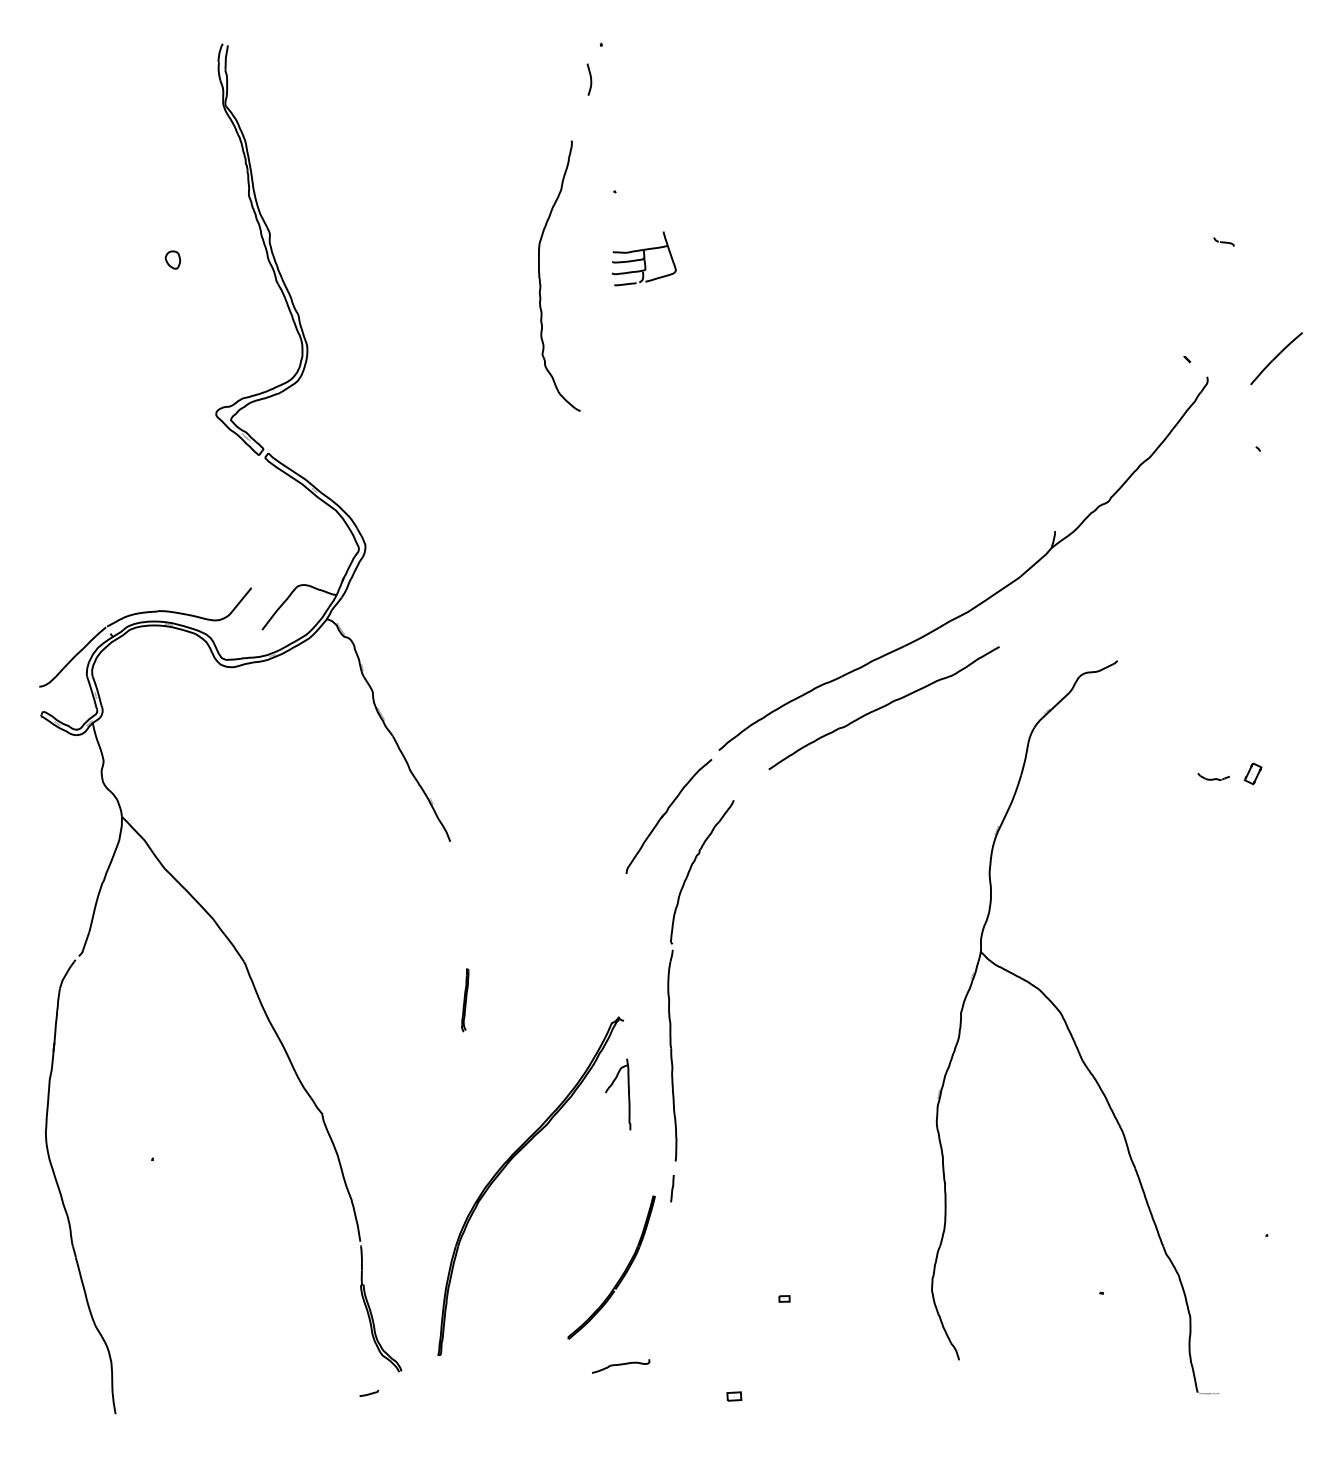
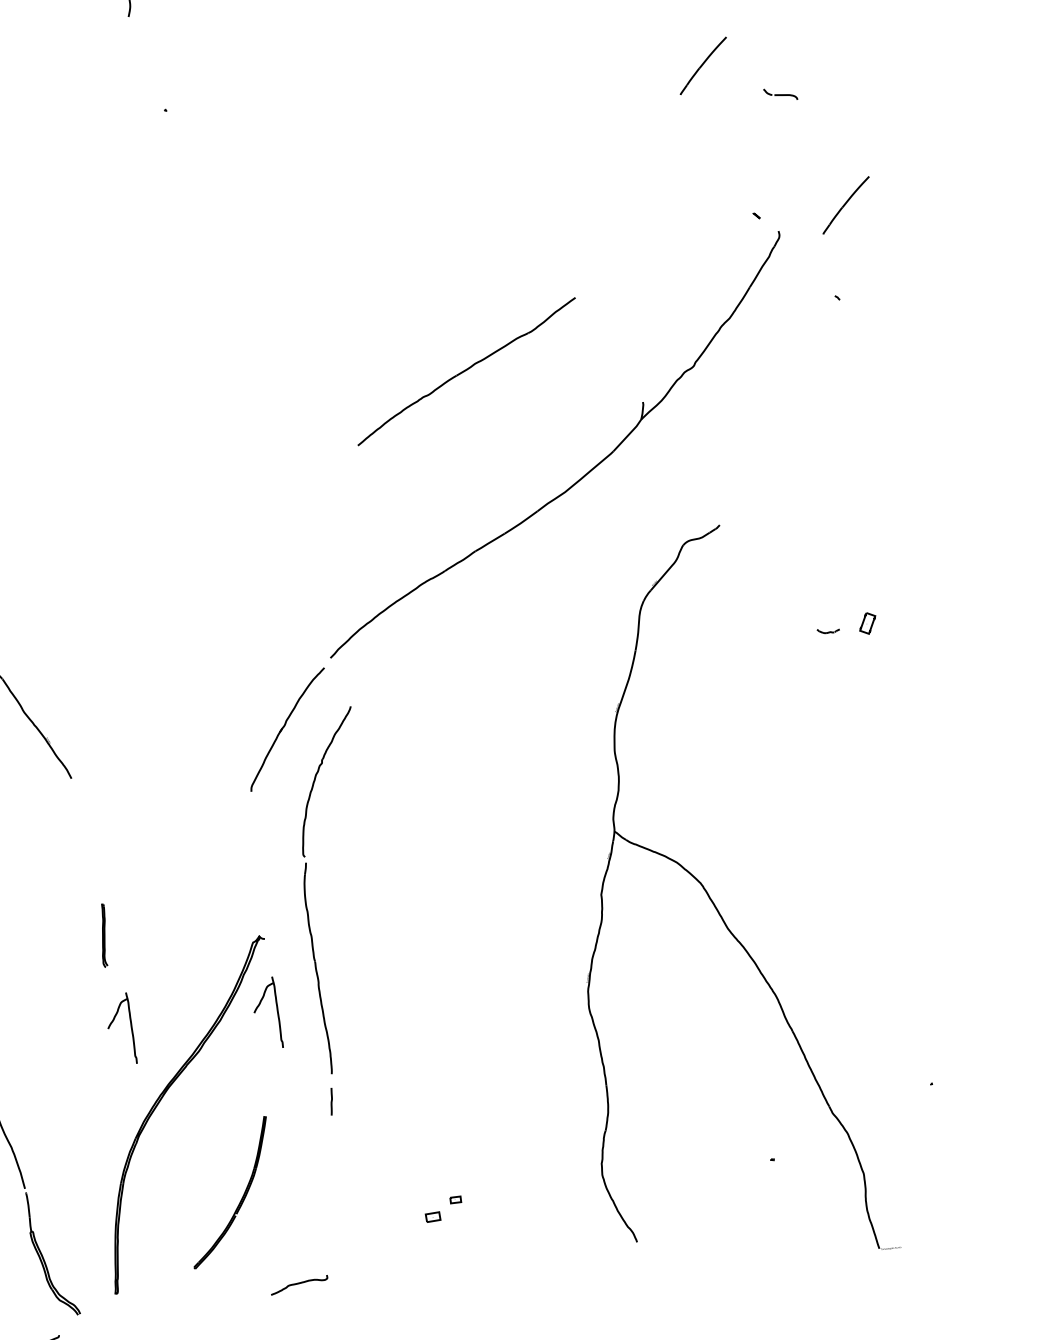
part: (1150, 205) -> (703, 65), added
part: (1223, 241) -> (780, 93), size x1.6
part: (643, 258) -> (201, 173), removed
part: (540, 275) -> (100, 202), removed
part: (883, 708) -> (466, 372), moved
part: (1213, 776) -> (828, 630), size x0.7
part: (482, 1094) -> (131, 1028), added
part: (622, 1273) -> (241, 1197), moved
part: (734, 1396) -> (433, 1217), moved

